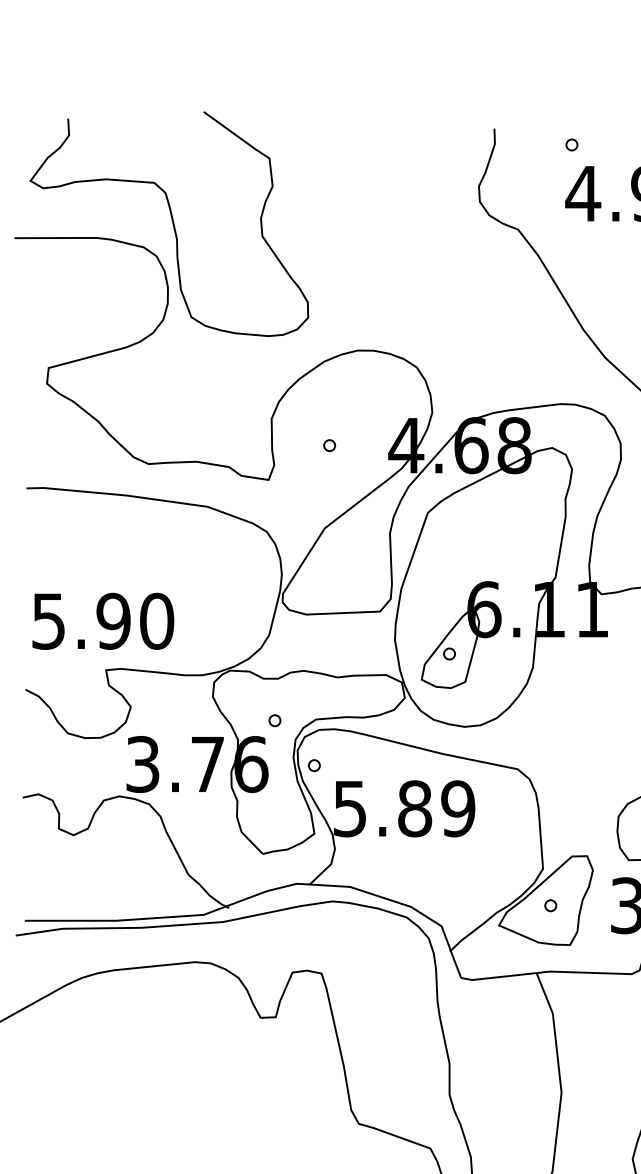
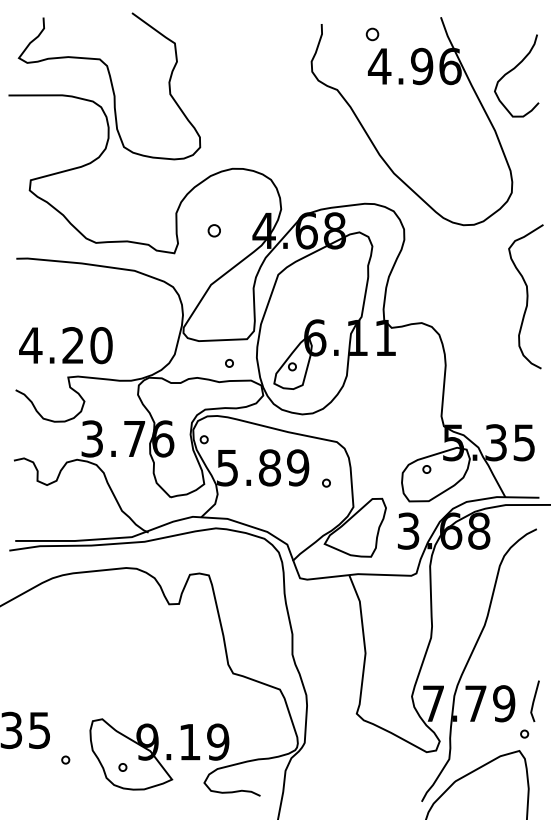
part: (570, 144) -> (371, 34), size x1.6
part: (328, 445) -> (213, 230), size x1.6
text: (80, 621) -> (51, 345), 5.90 -> 4.20
part: (274, 719) -> (229, 362), moved
part: (550, 904) -> (326, 482), moved

